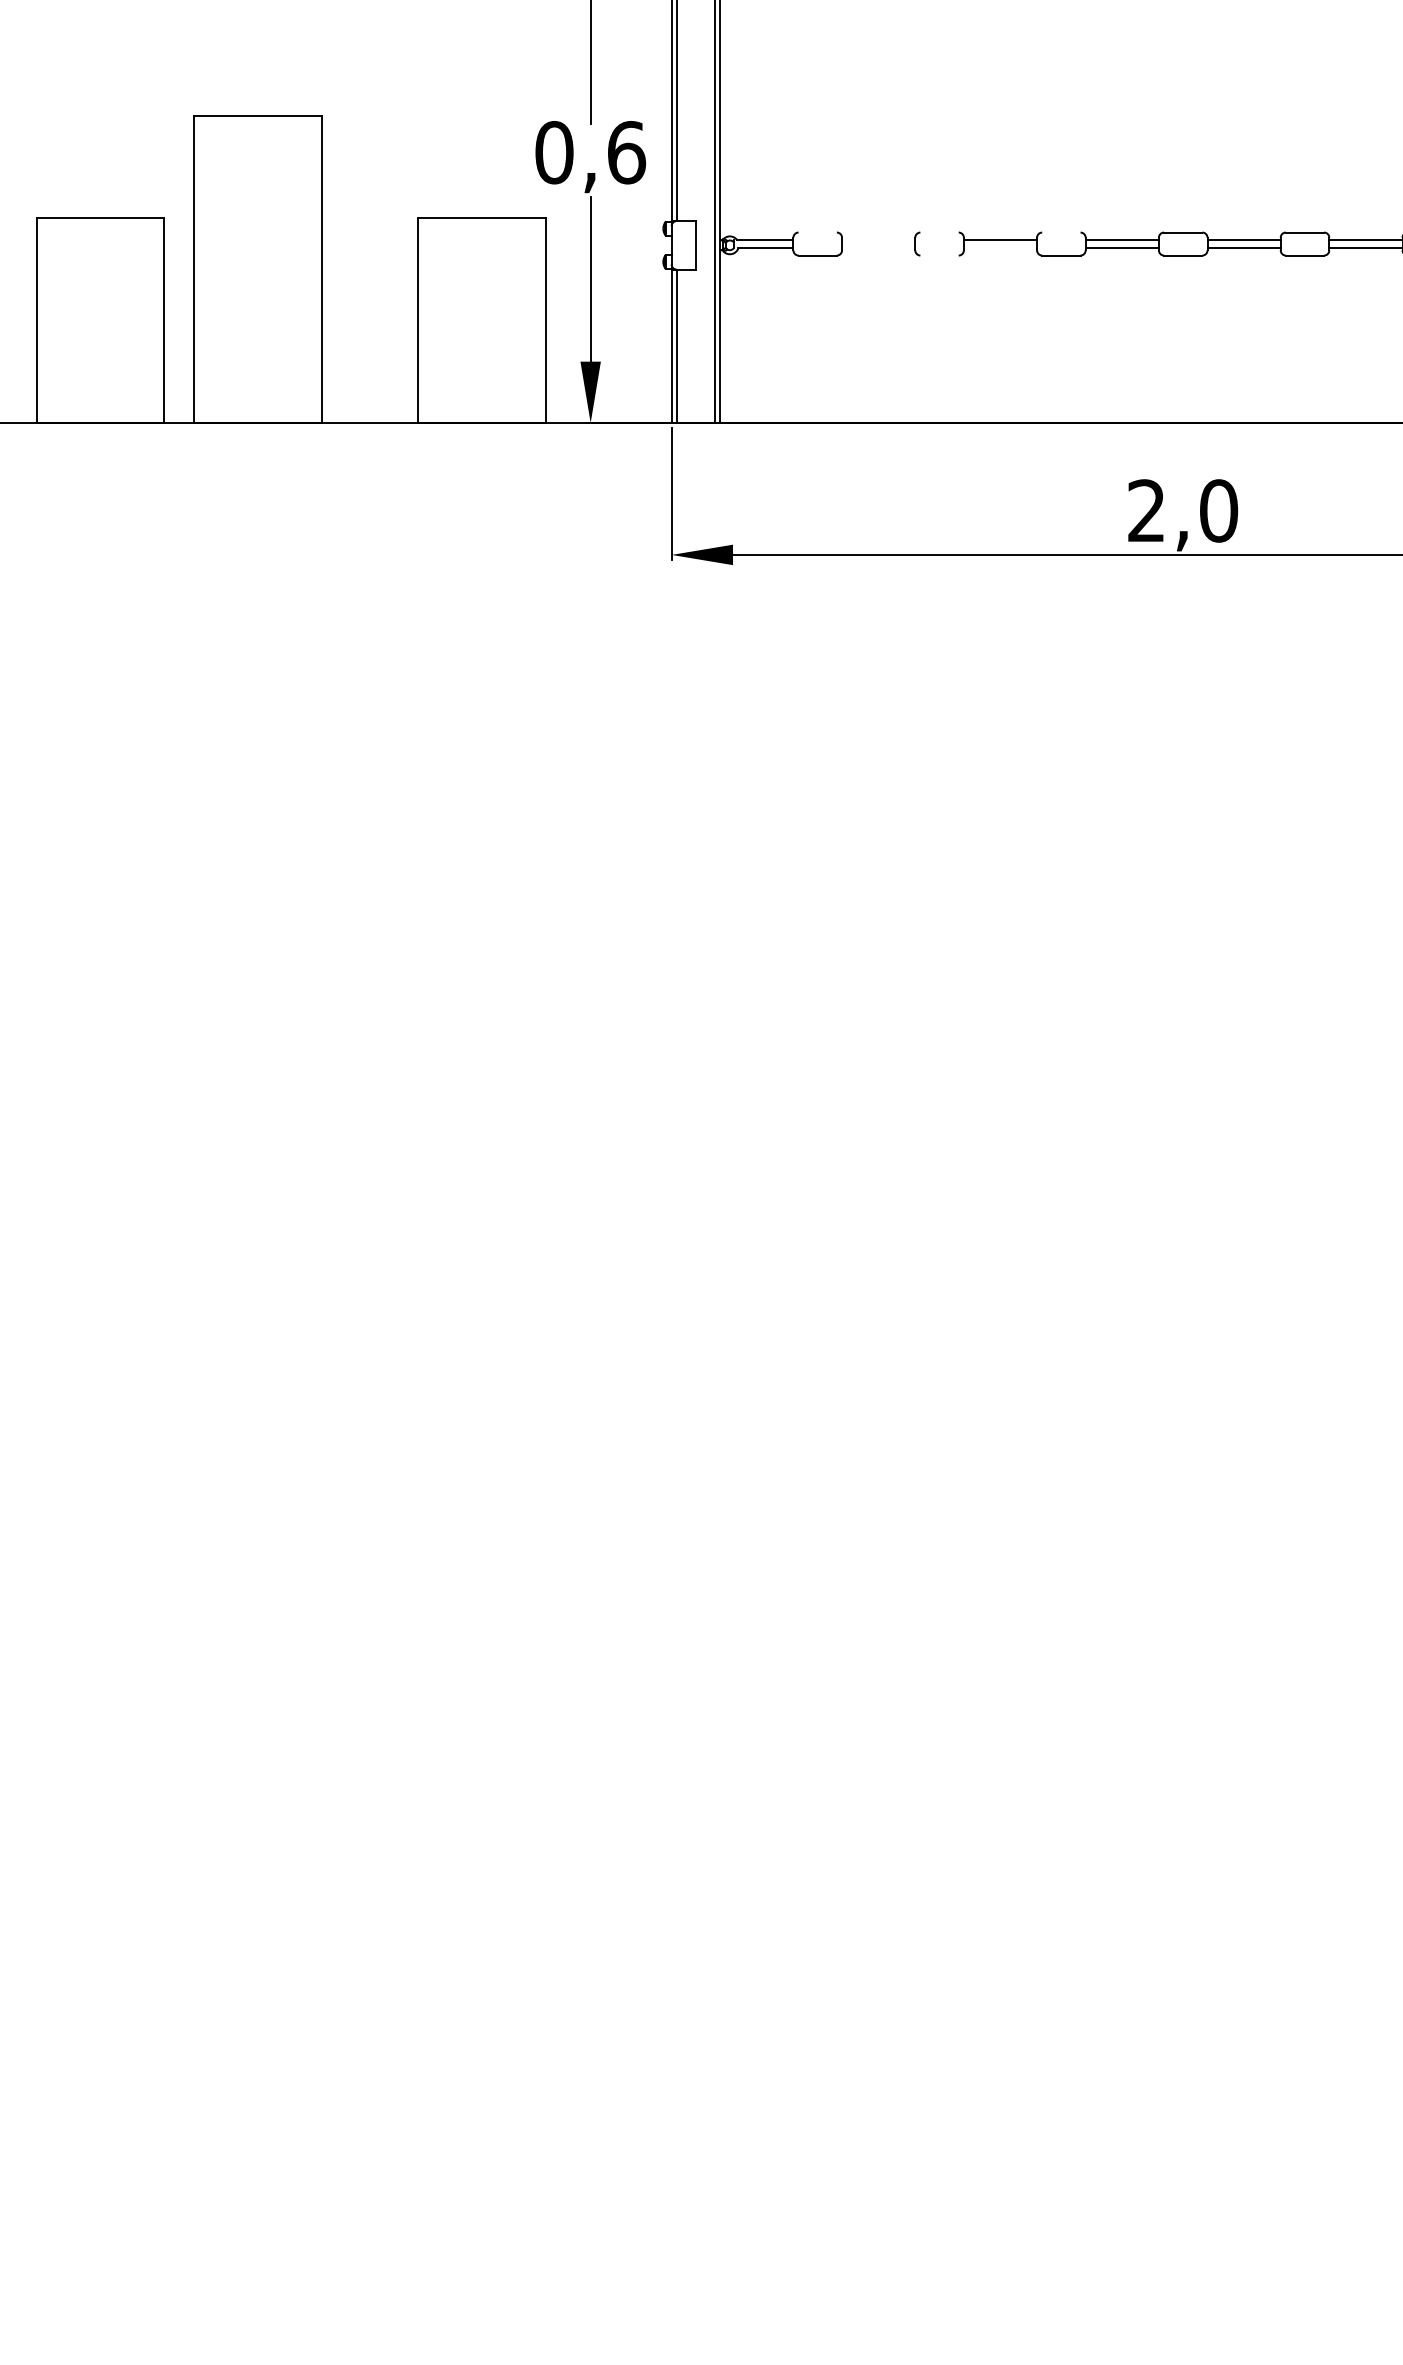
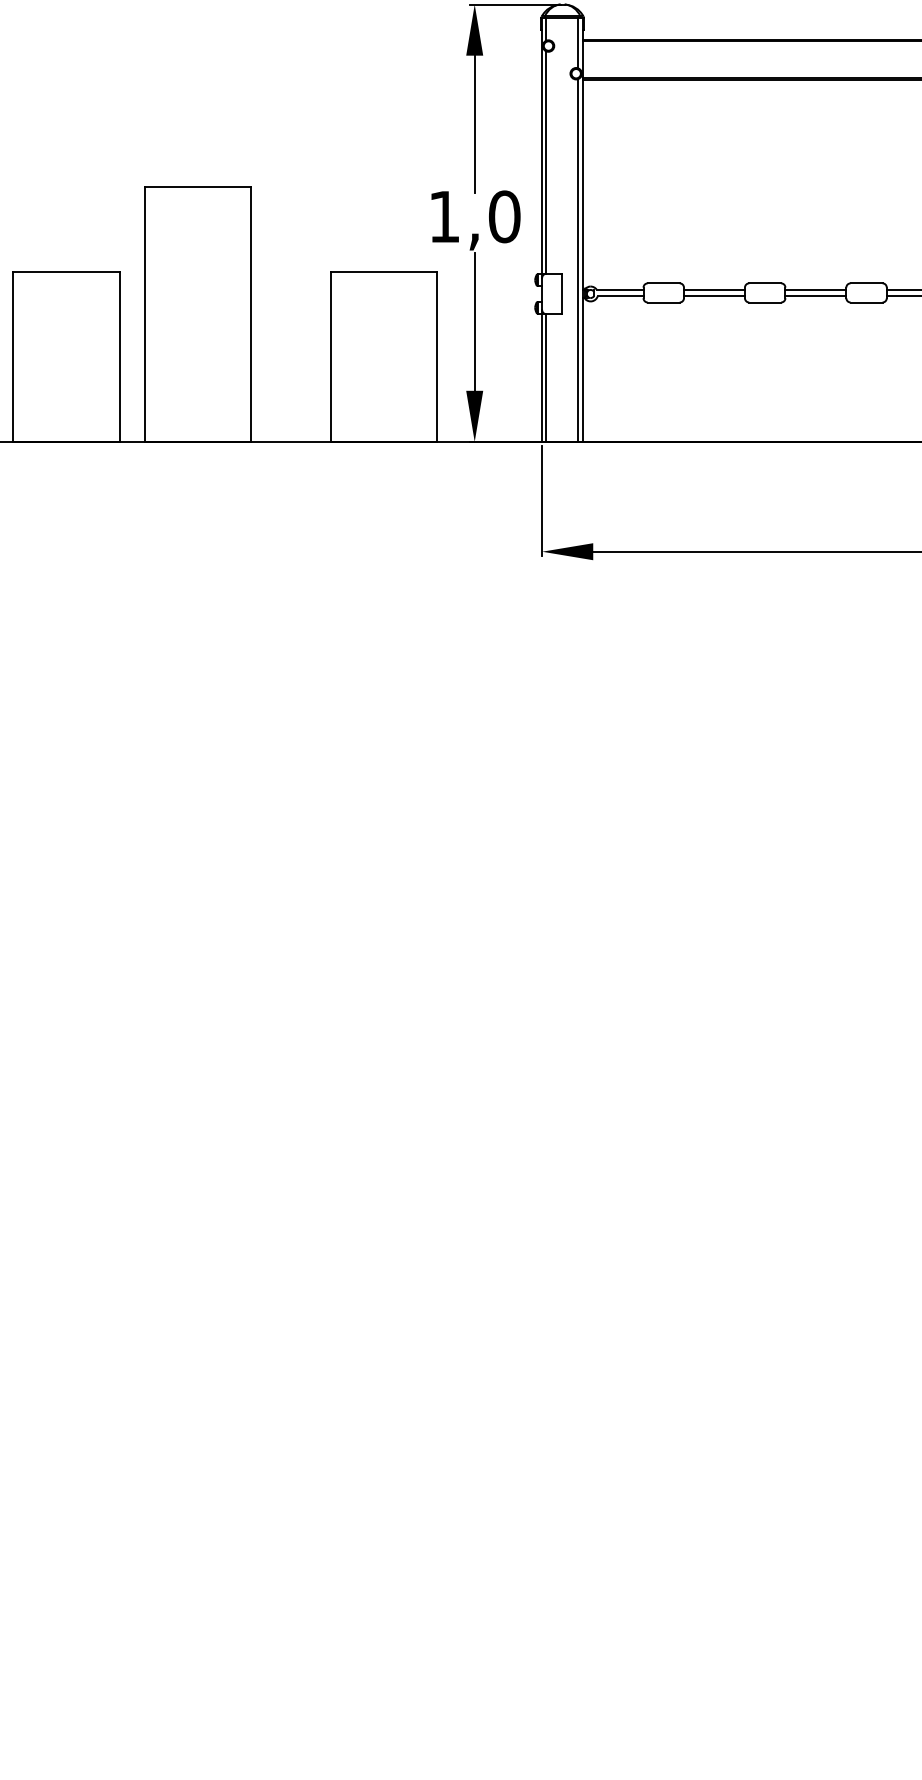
text: (590, 152) -> (474, 216), 0,6 -> 1,0
line: (817, 232) -> (663, 283), added
line: (939, 232) -> (765, 283), added
line: (1061, 232) -> (866, 283), added
line: (878, 239) -> (714, 289), added
line: (878, 248) -> (714, 296), added
line: (1000, 248) -> (815, 296), added
line: (939, 255) -> (765, 302), added

